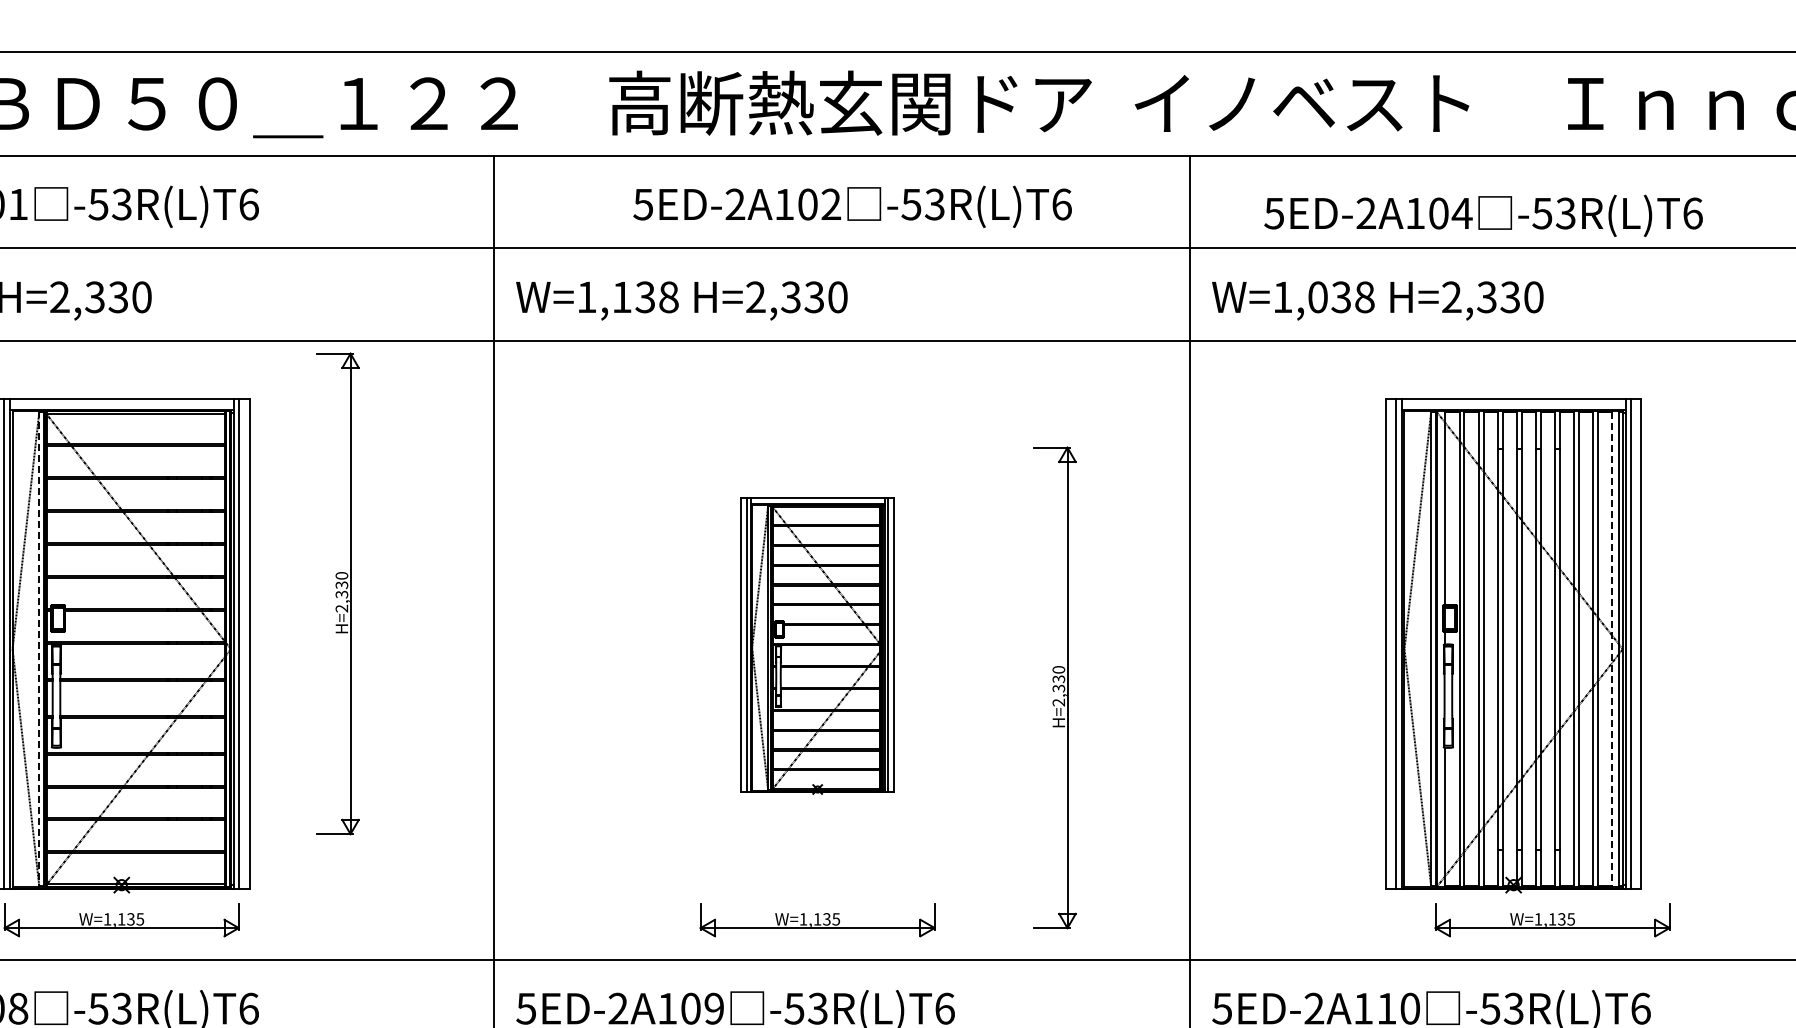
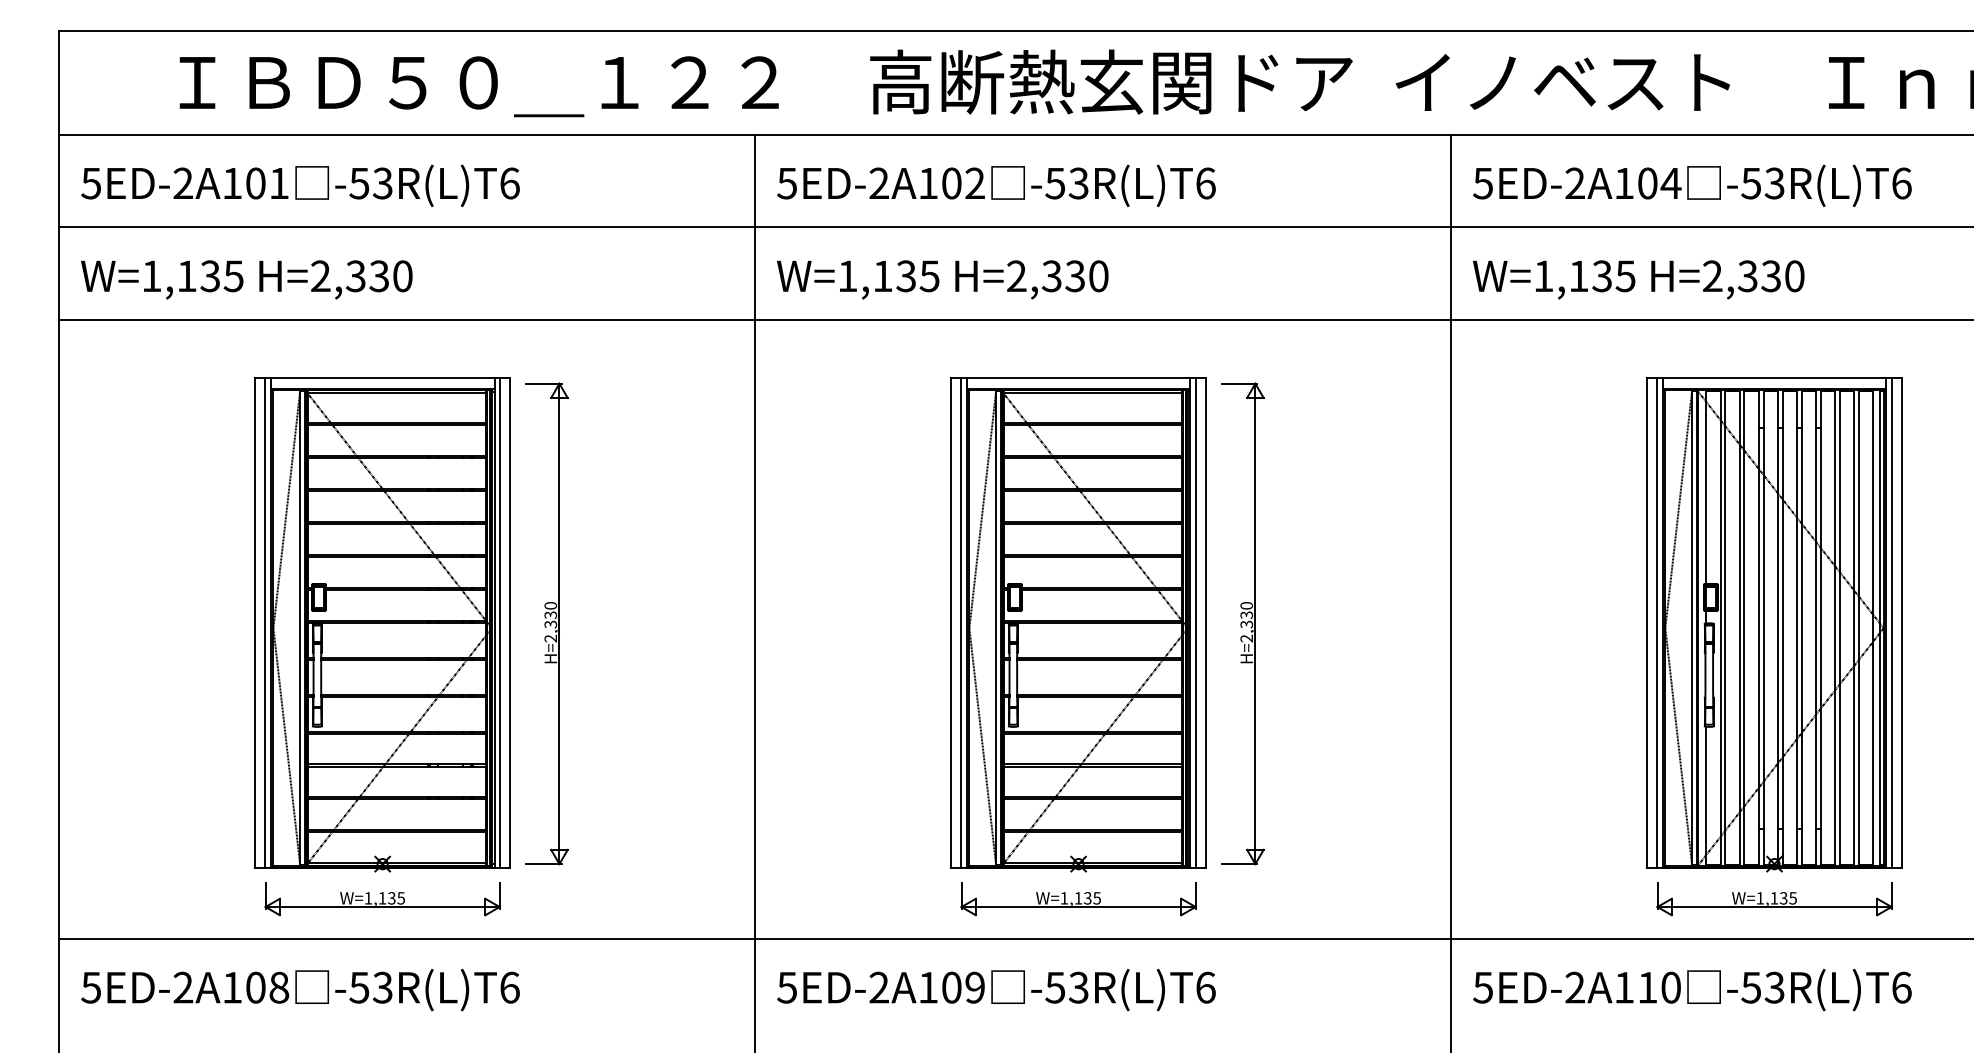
text: (852, 206) -> (996, 185), moved
text: (1483, 215) -> (1692, 185), moved
text: (668, 297) -> (929, 276), W=1,138 -> W=1,135
text: (1341, 297) -> (1602, 276), W=1,038 -> W=1,135
part: (337, 593) -> (546, 623), moved
part: (817, 645) -> (1078, 624), size x1.67
line: (39, 649) -> (300, 628), dashed -> solid
line: (1612, 649) -> (1873, 628), dashed -> solid
part: (1054, 687) -> (1242, 623), moved
part: (1552, 920) -> (1774, 899), moved

